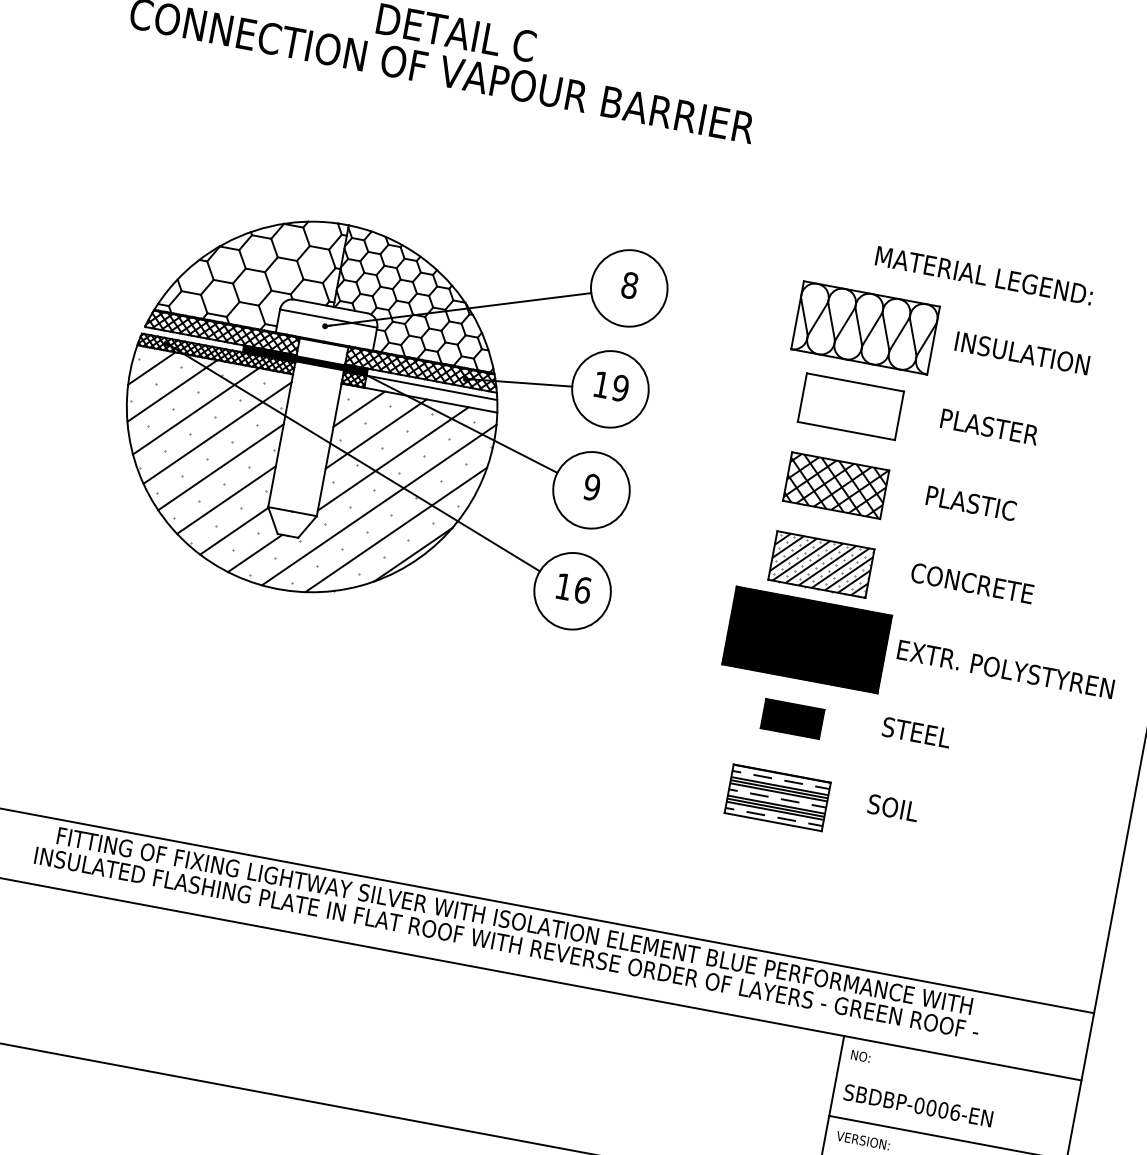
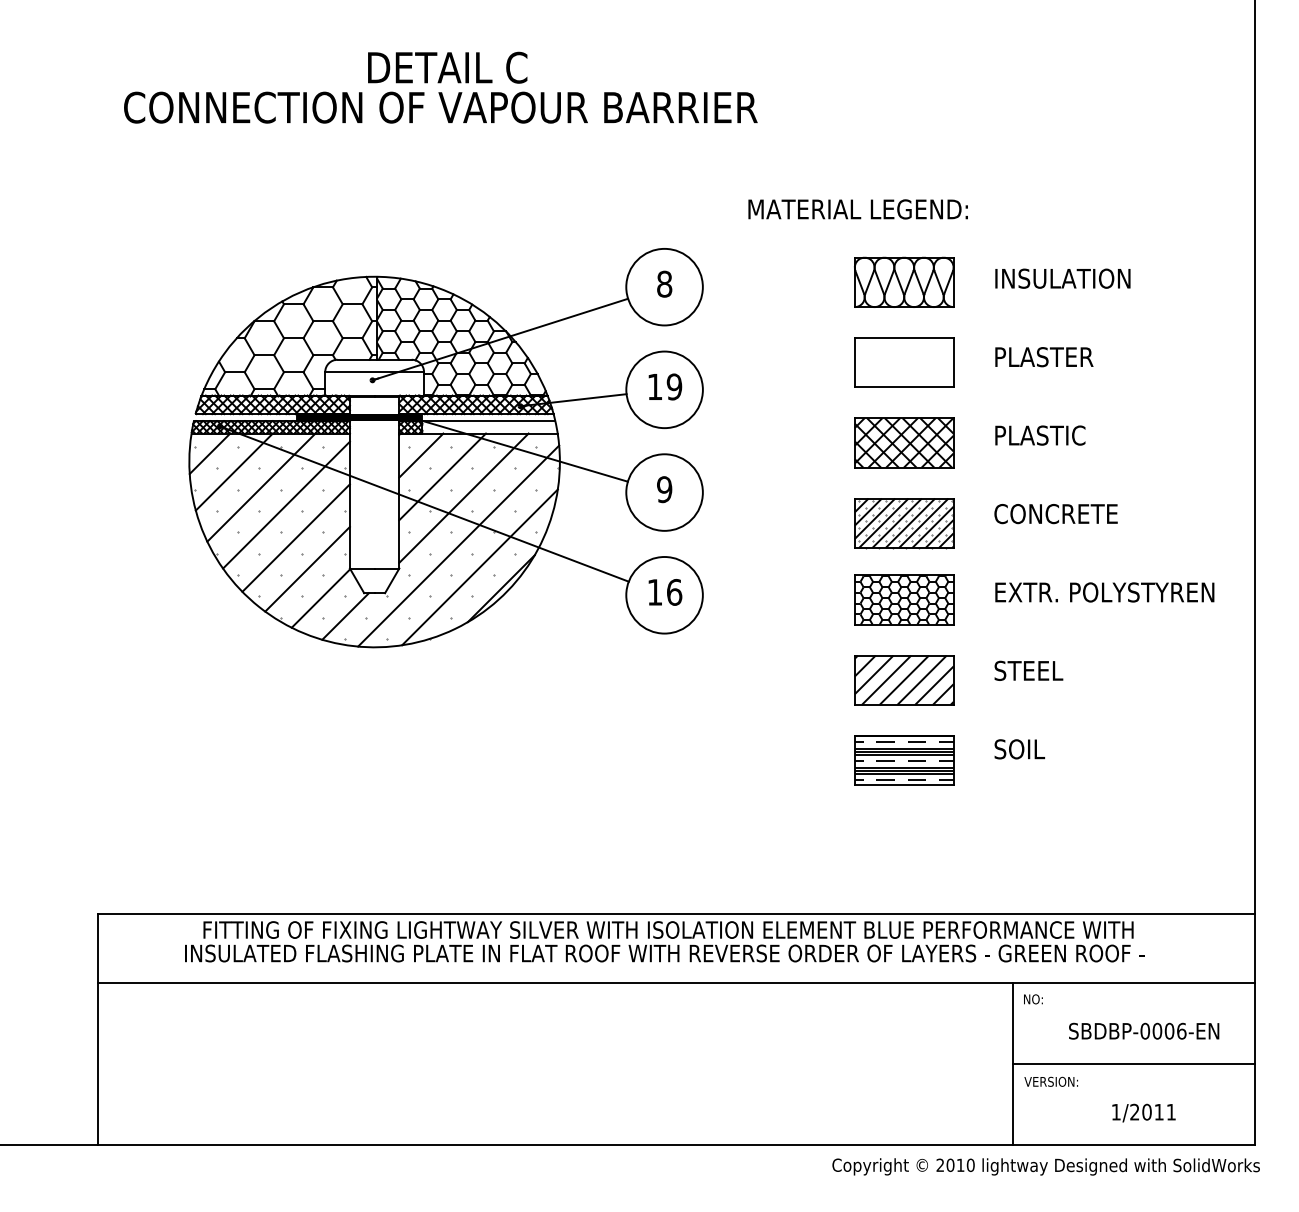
text: (983, 275) -> (857, 209), moved
part: (866, 326) -> (904, 281), size x0.71
part: (807, 639) -> (904, 599), size x0.62
part: (792, 719) -> (904, 680), size x1.67
text: (918, 1104) -> (1144, 1030), moved

